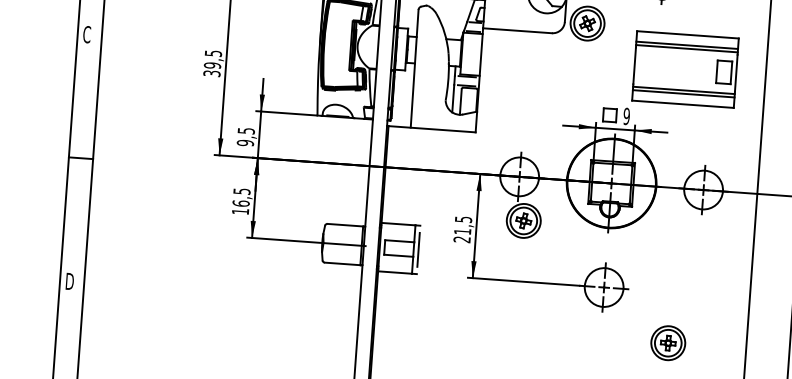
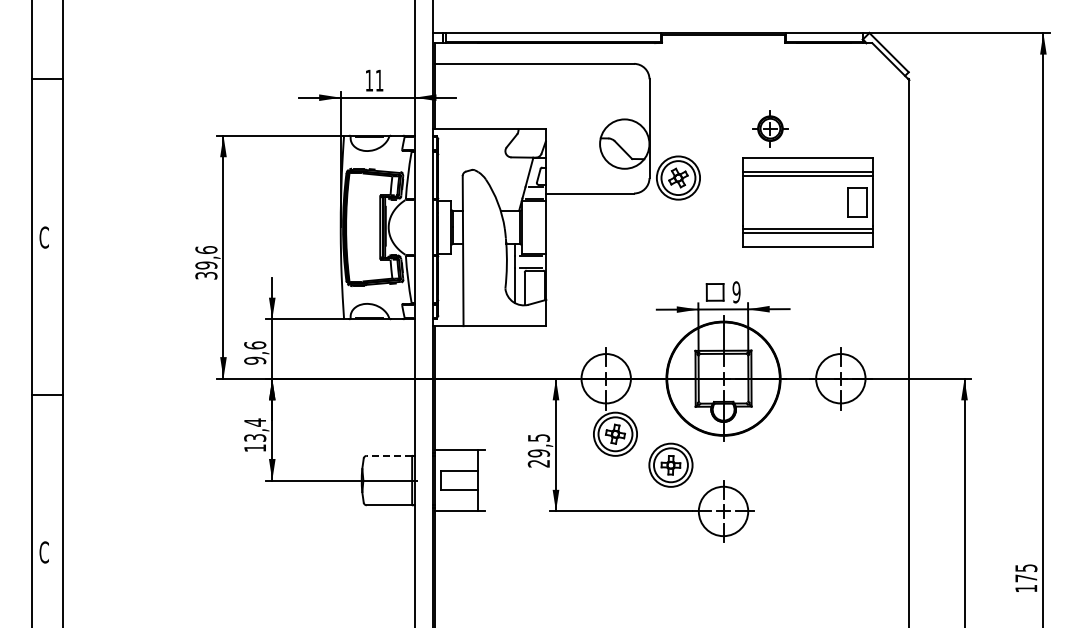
text: (213, 53) -> (206, 249), 39,5 -> 39,6
part: (685, 69) -> (807, 202), moved
text: (246, 131) -> (255, 345), 9,5 -> 9,6
text: (241, 196) -> (255, 429), 16,5 -> 13,4
line: (345, 224) -> (389, 455), solid -> dashed
text: (462, 231) -> (538, 453), 21,5 -> 29,5
line: (418, 249) -> (484, 480), removed
text: (69, 281) -> (44, 552), D -> C
part: (667, 342) -> (670, 464), moved

